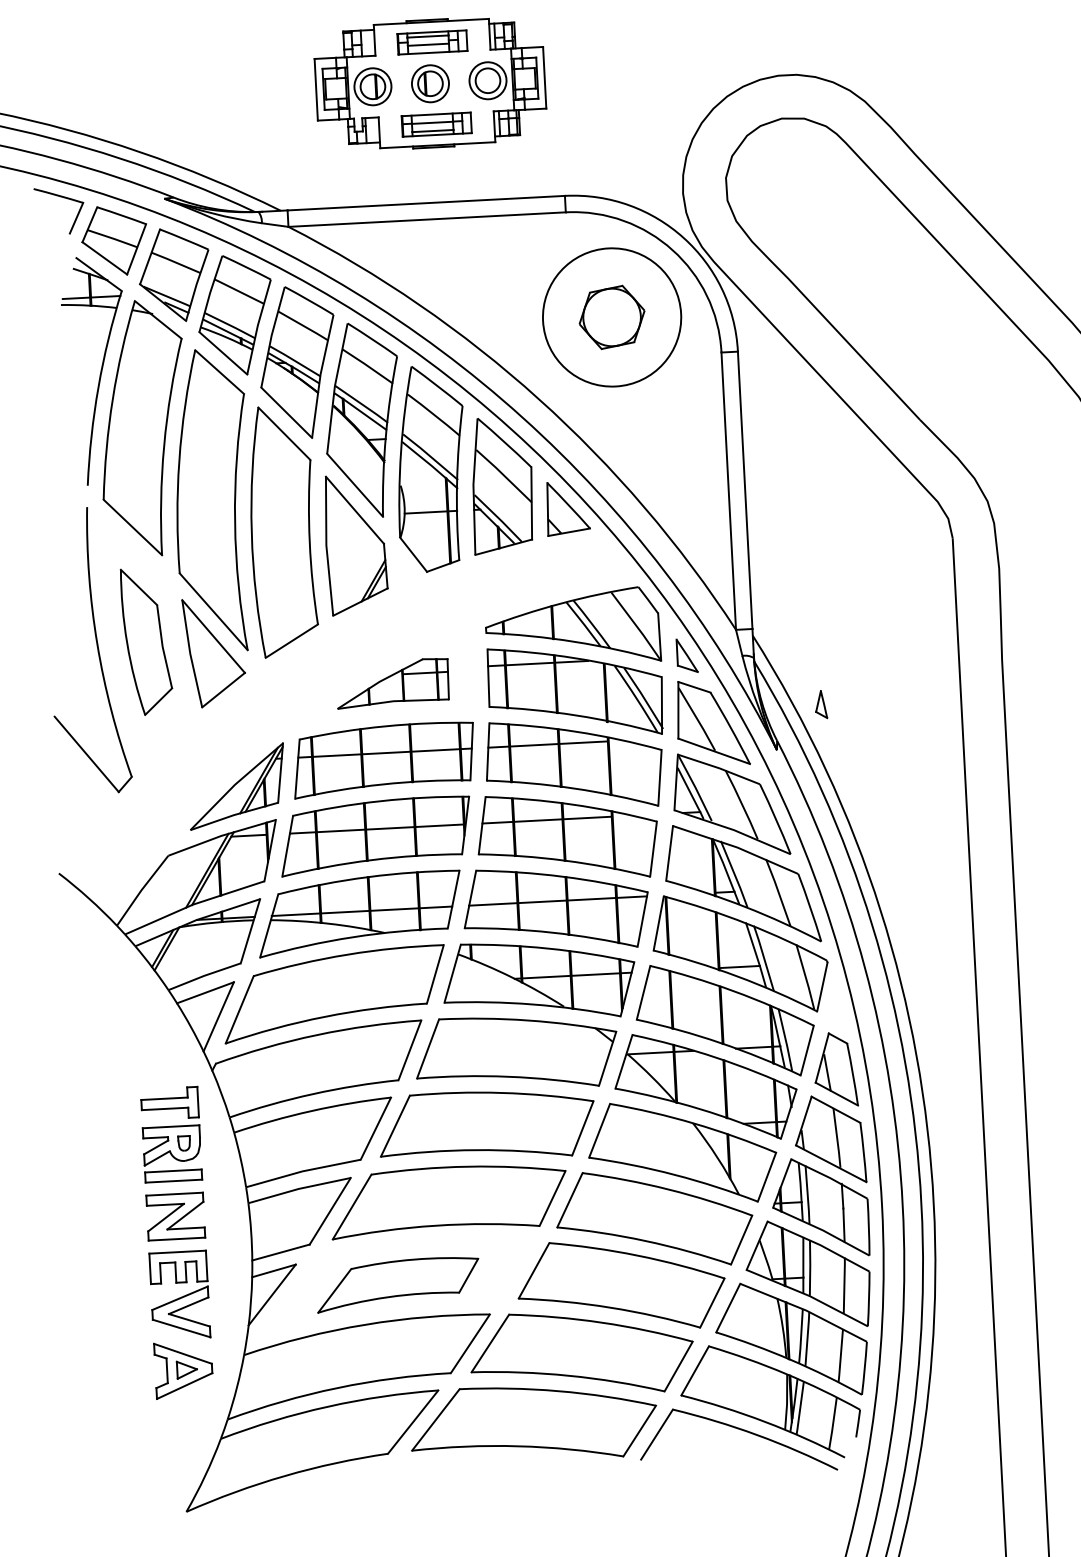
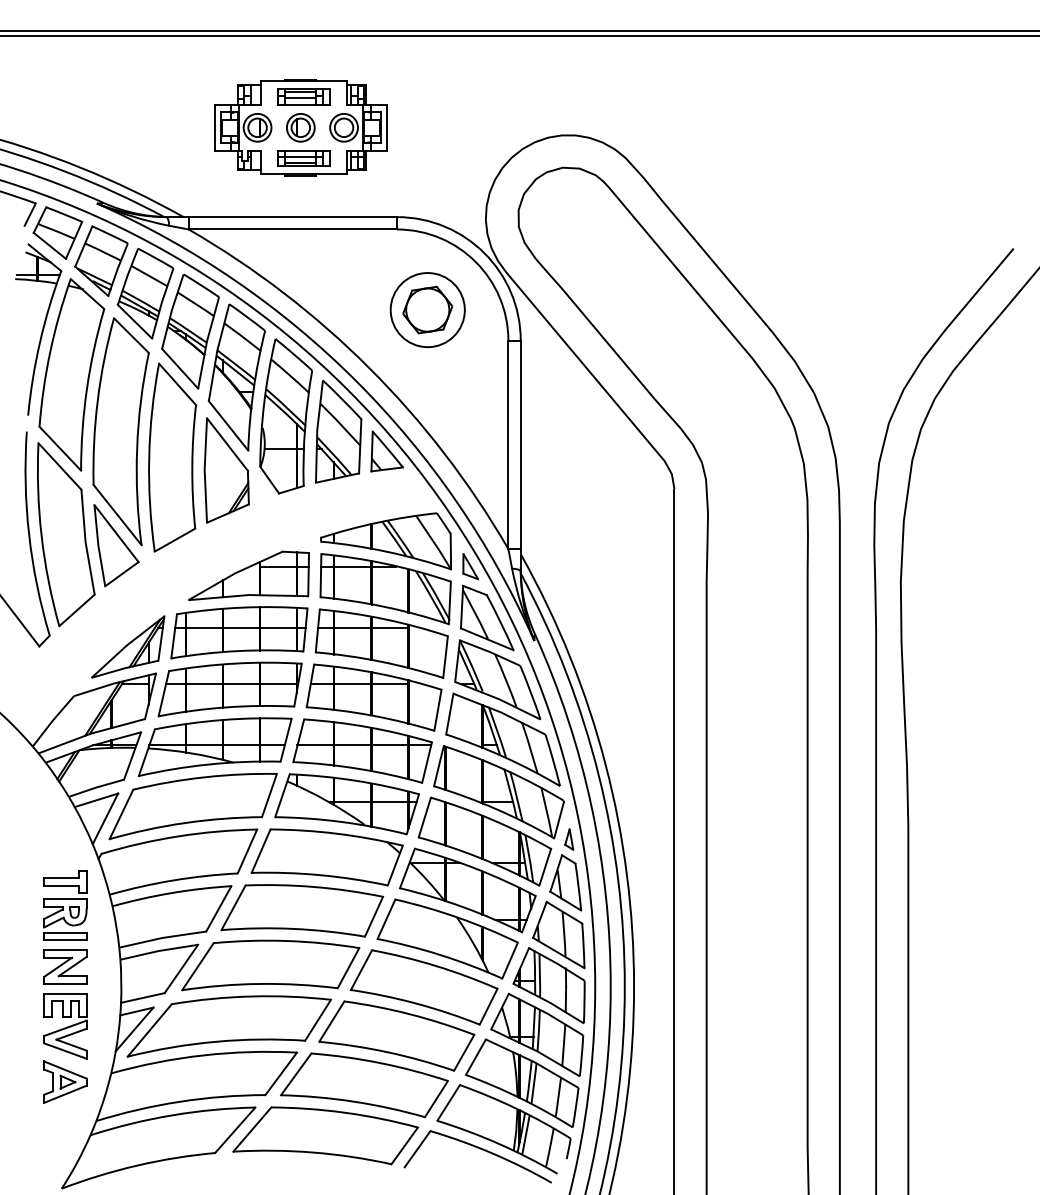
circle: (611, 318) -> (427, 310), size x0.71
part: (147, 641) -> (66, 534), size x1.67
part: (392, 683) -> (248, 575), size x1.43
part: (821, 704) -> (569, 839), moved
part: (398, 1284) -> (229, 1026), size x1.67

